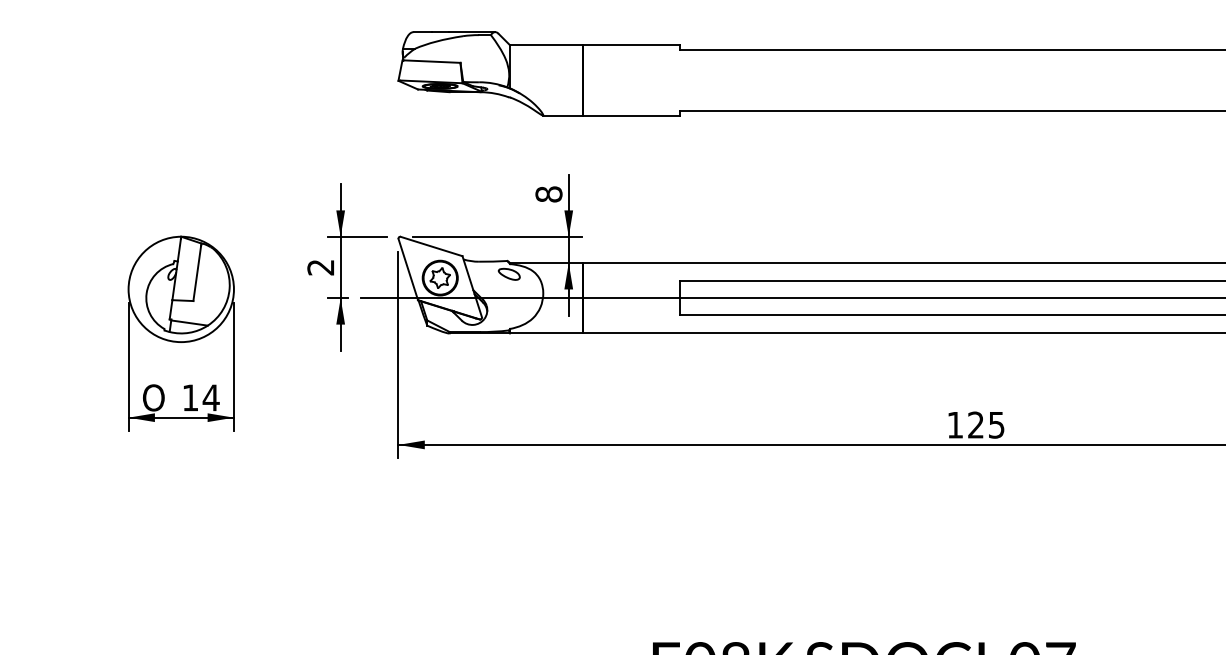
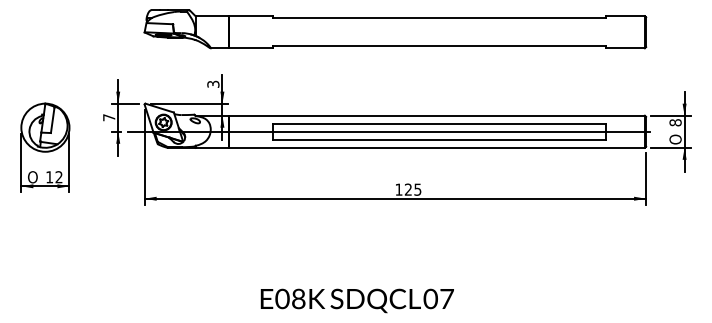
text: (549, 192) -> (213, 83), 8 -> 3
text: (321, 267) -> (109, 117), 2 -> 7
text: (209, 398) -> (58, 177), 14 -> 12

